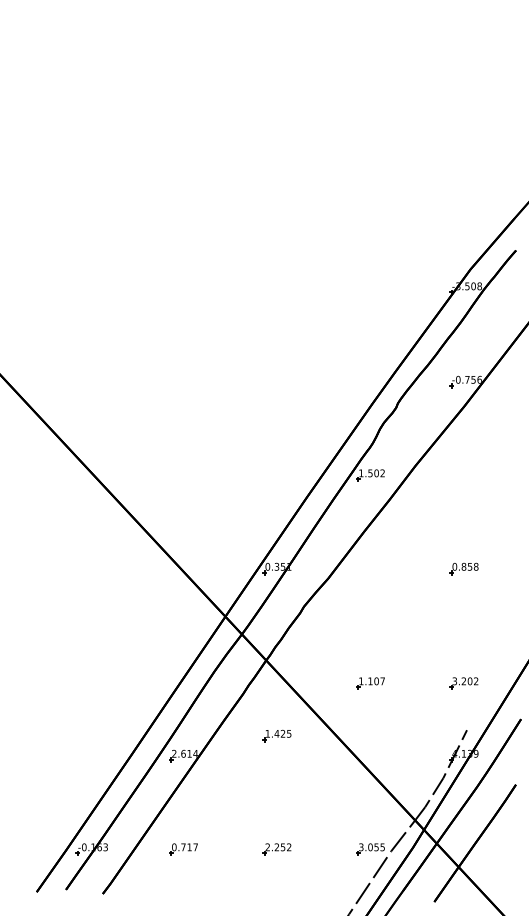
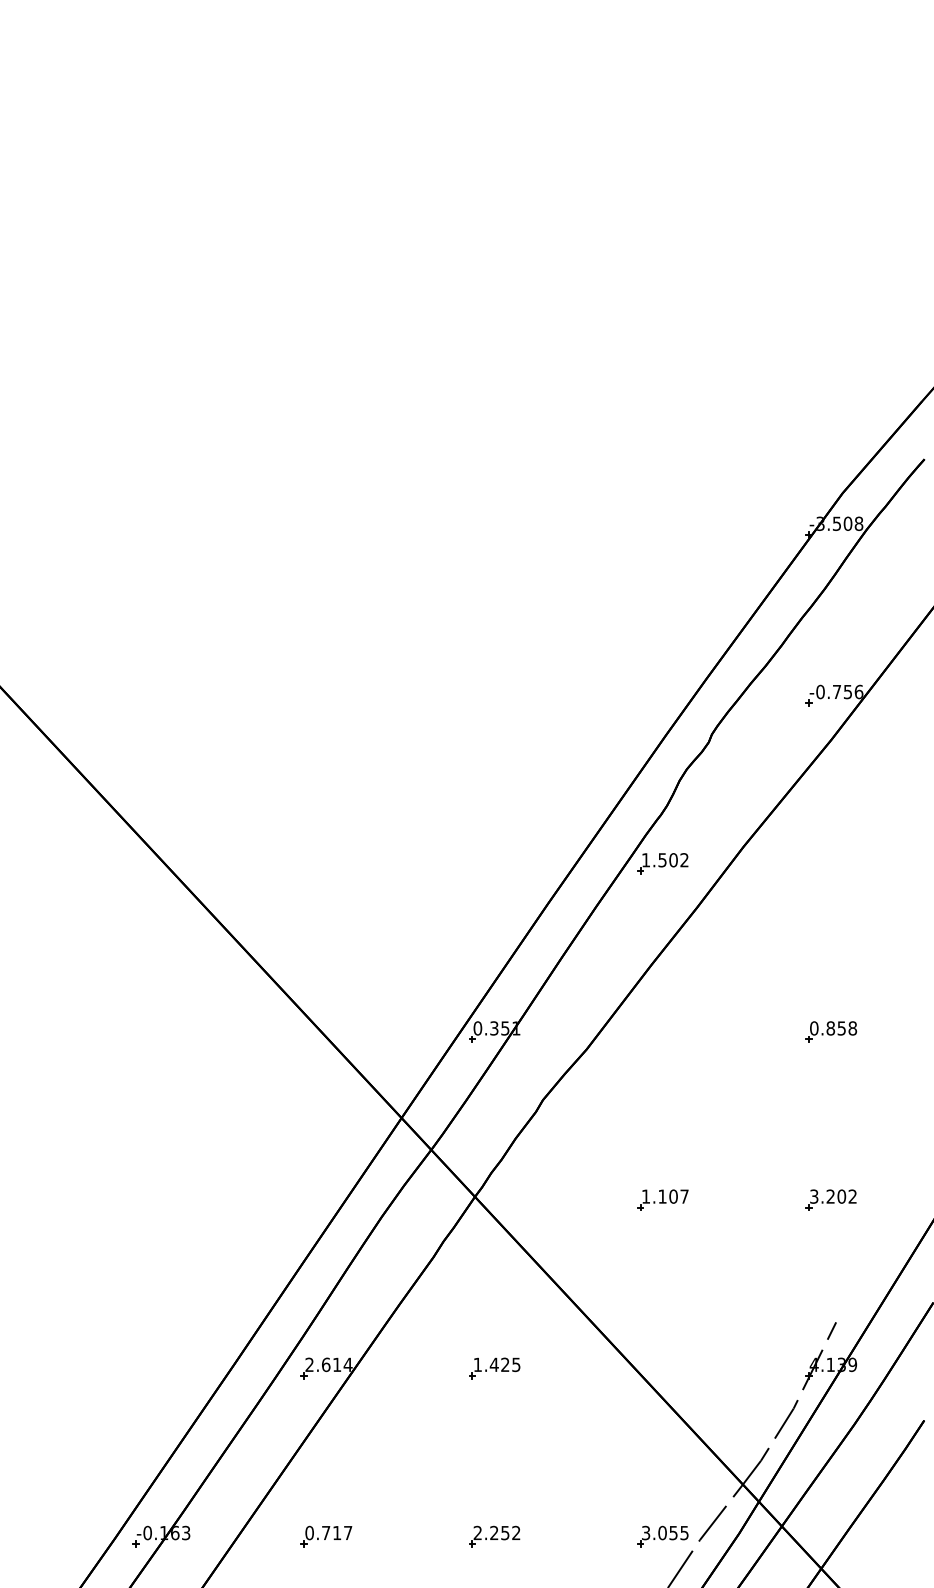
part: (370, 683) -> (662, 1200), moved
part: (463, 683) -> (829, 1200), moved
part: (276, 735) -> (493, 1367), moved

